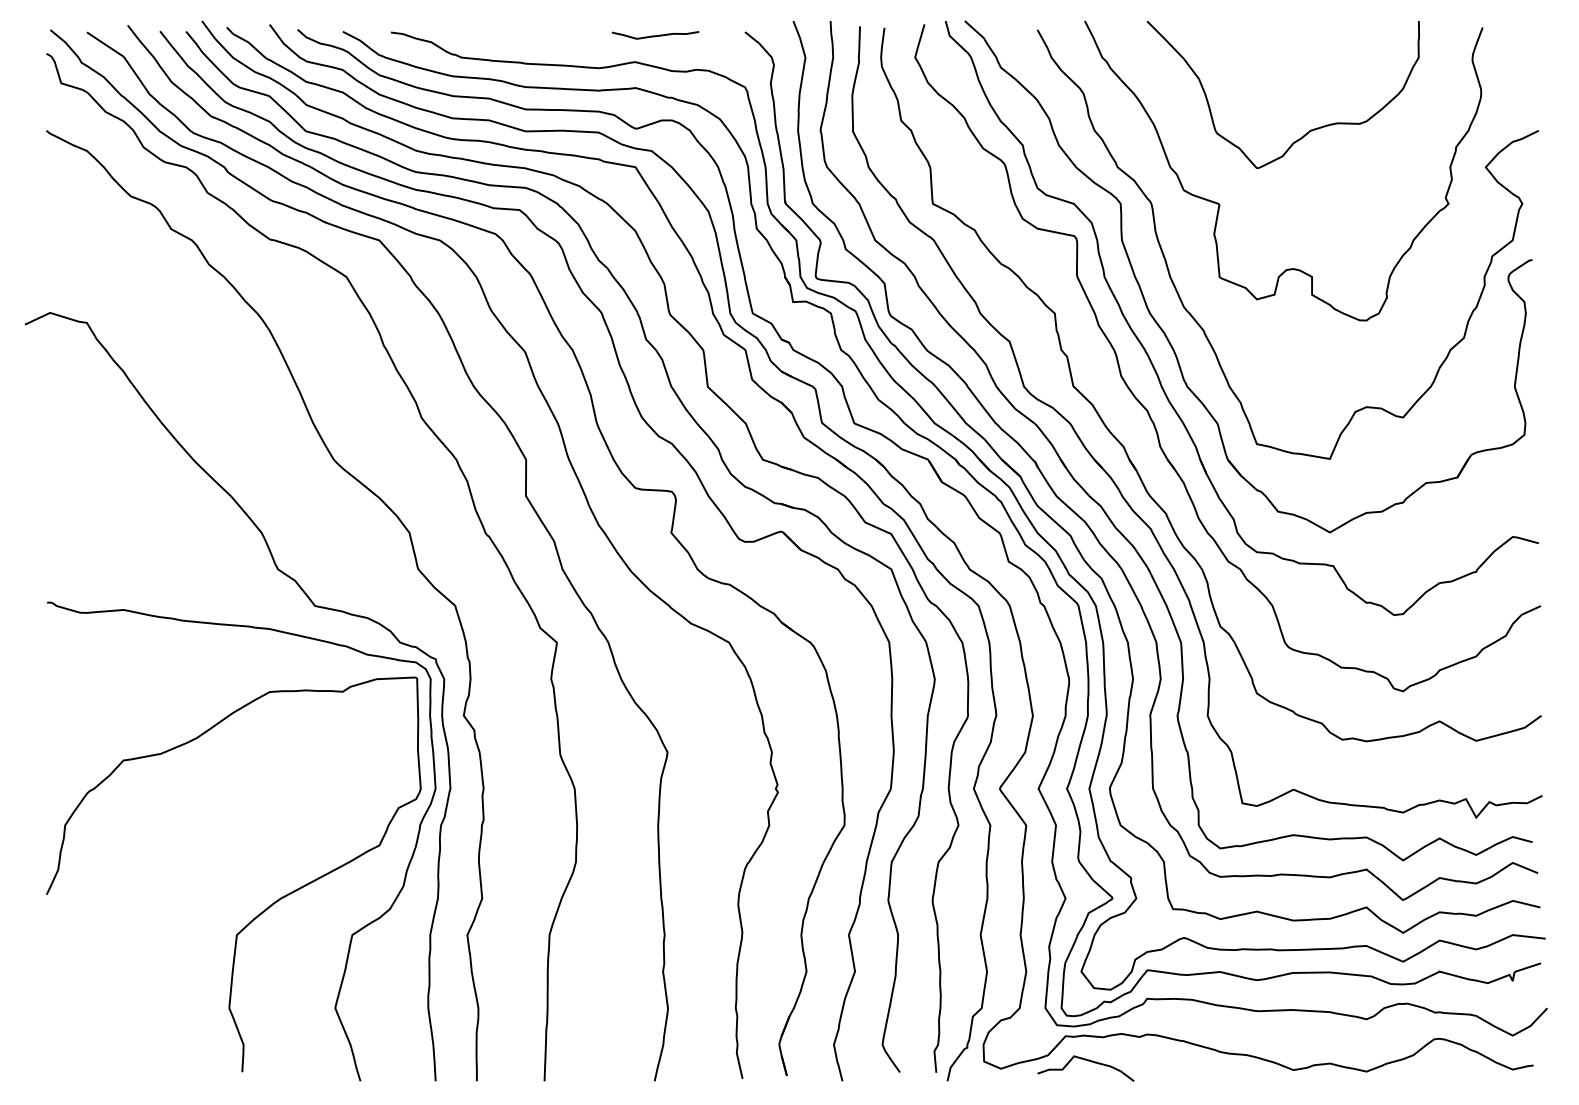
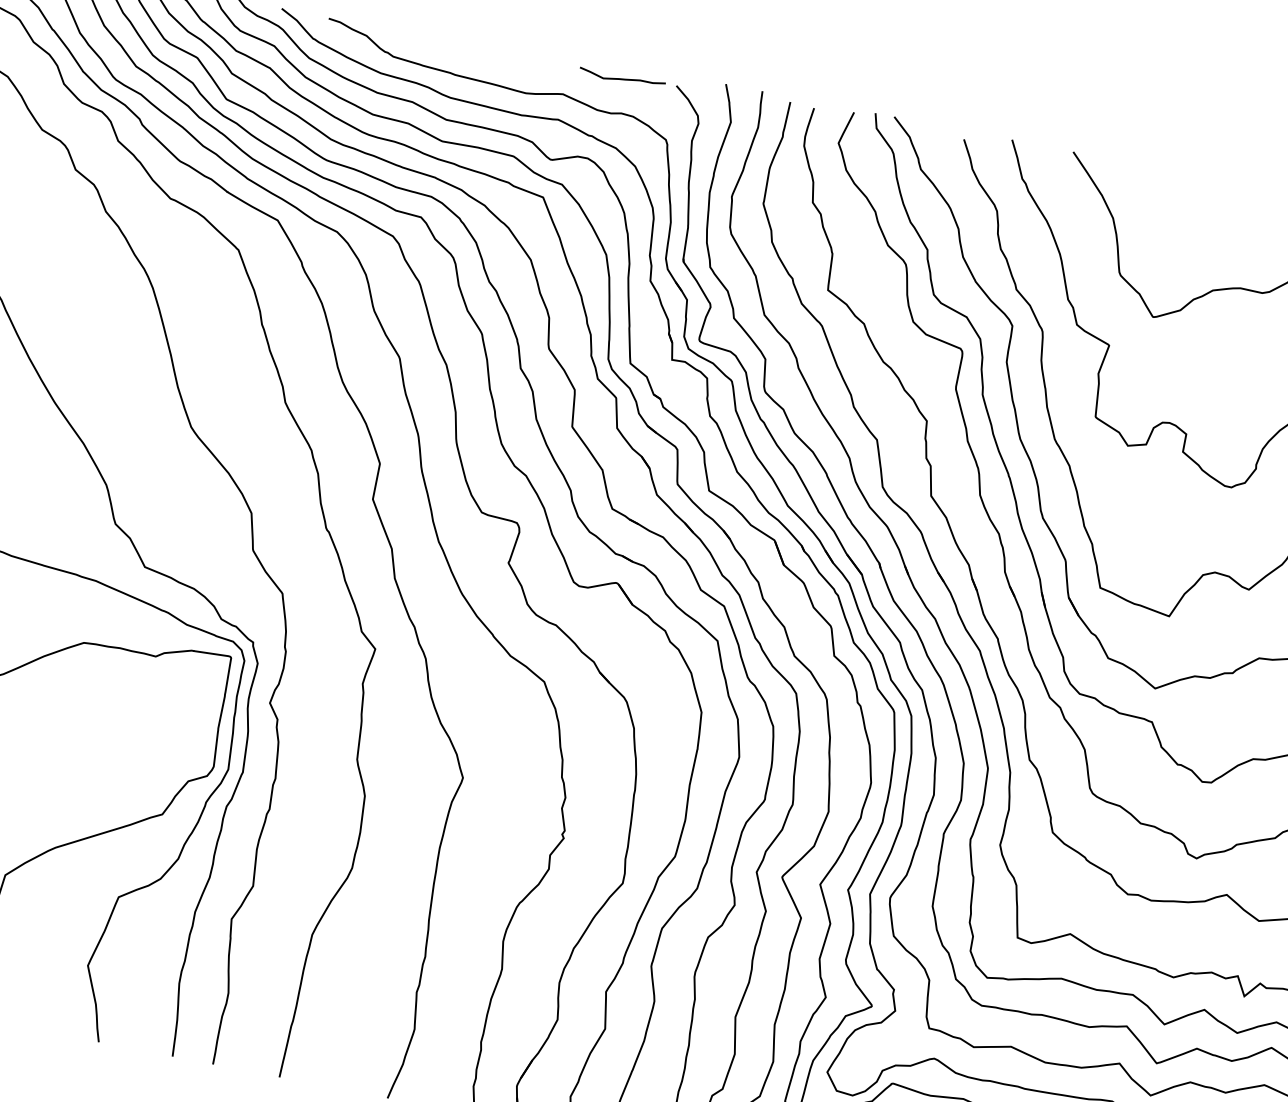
curve: (655, 35) -> (622, 78), moved

